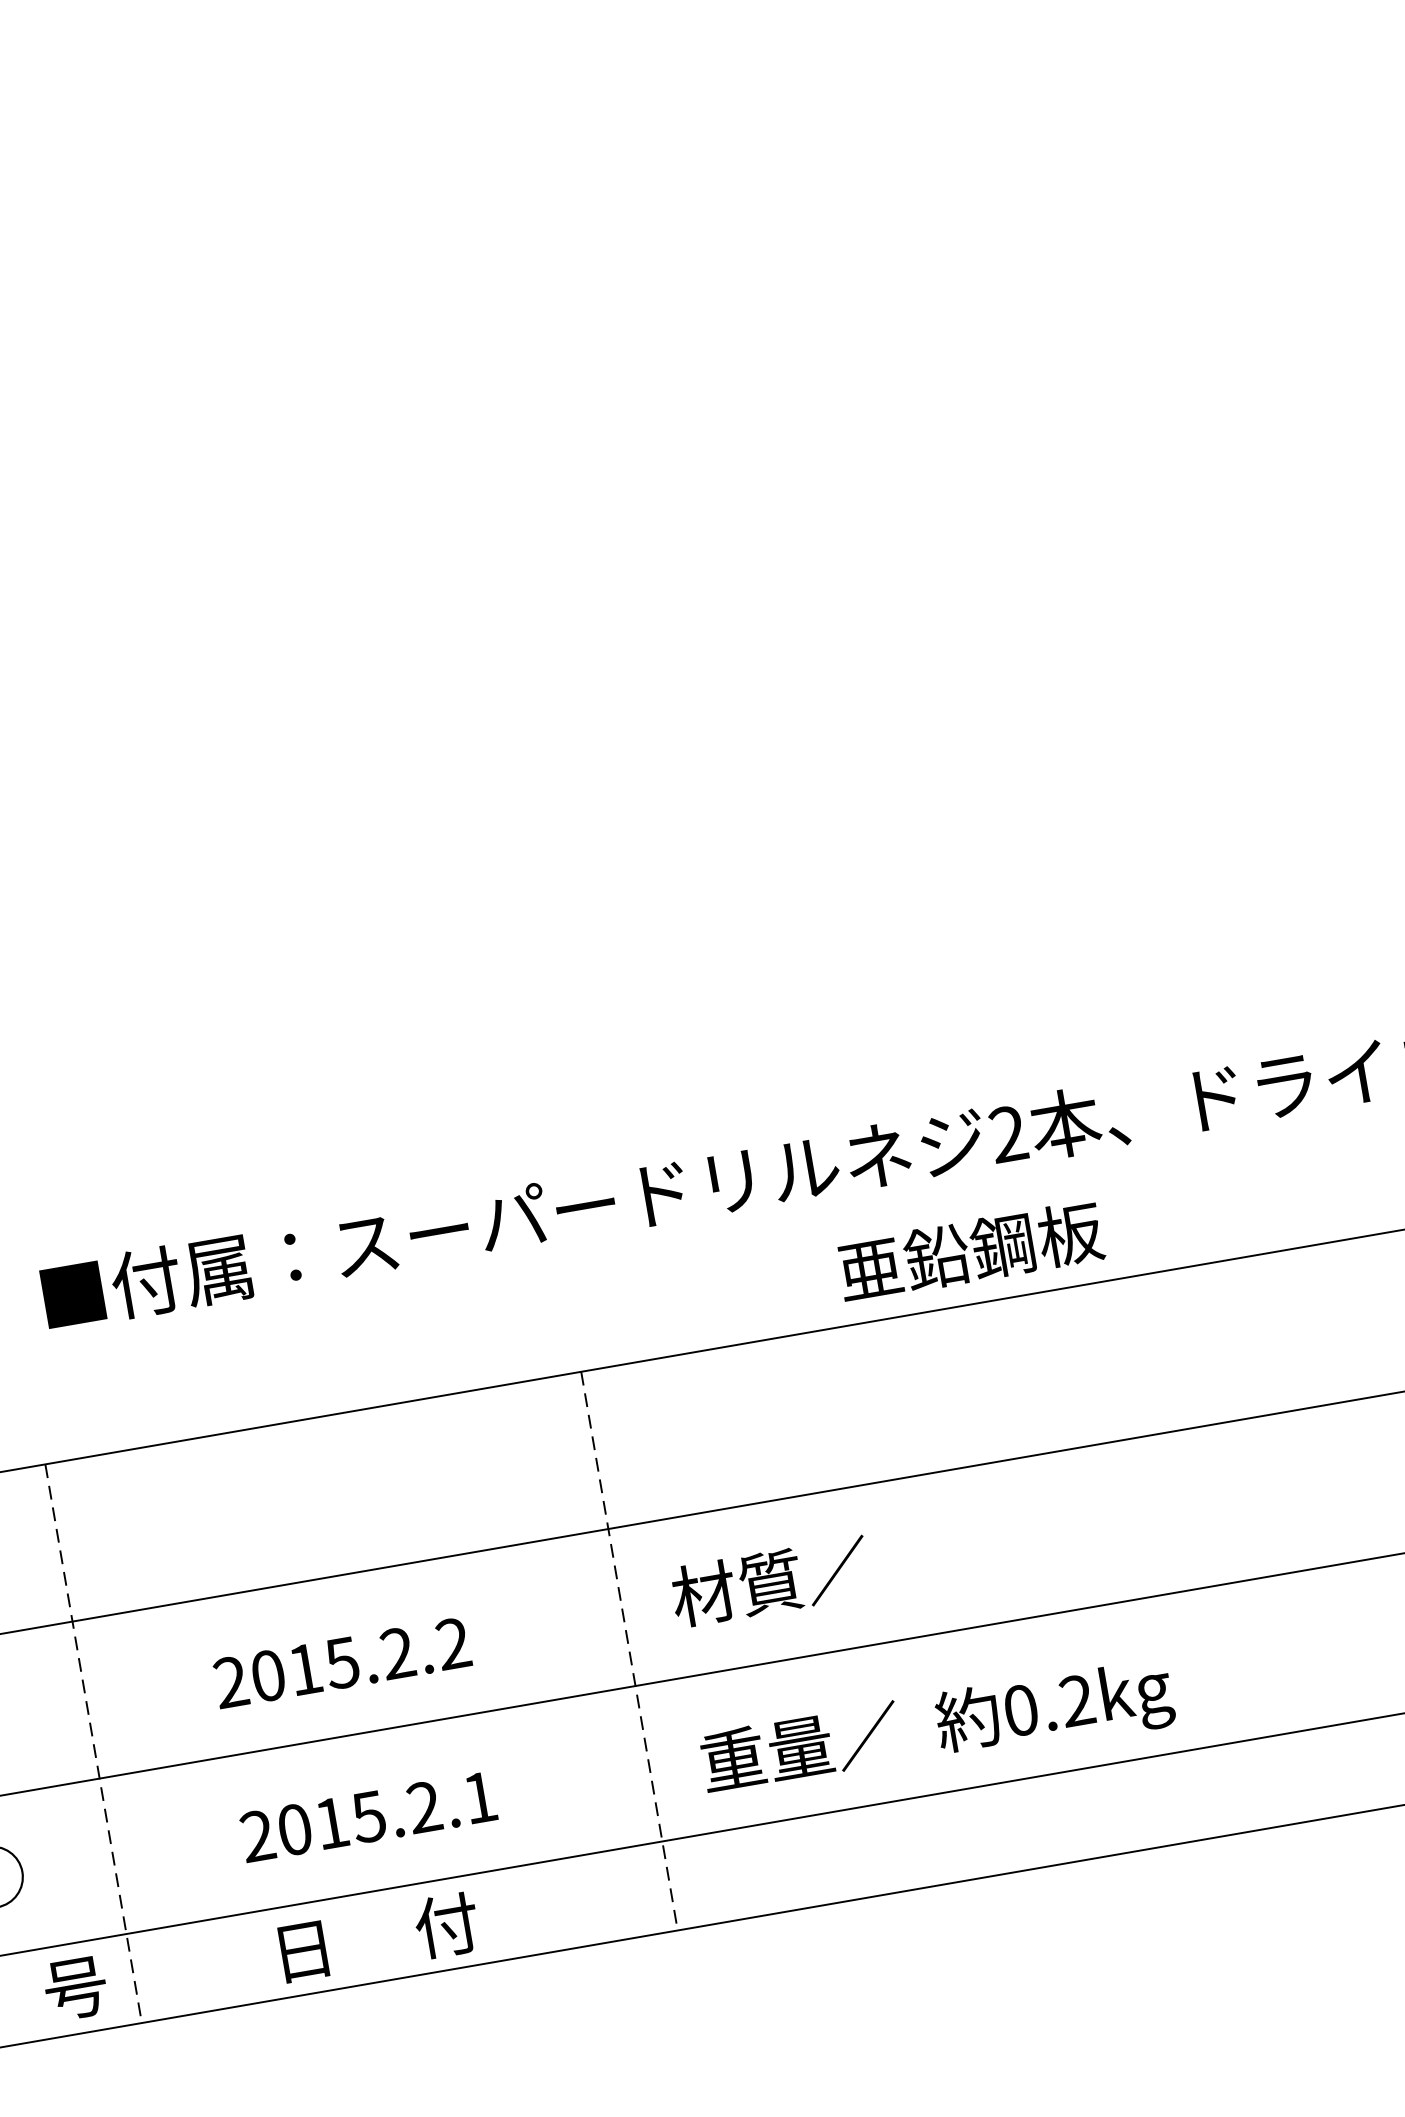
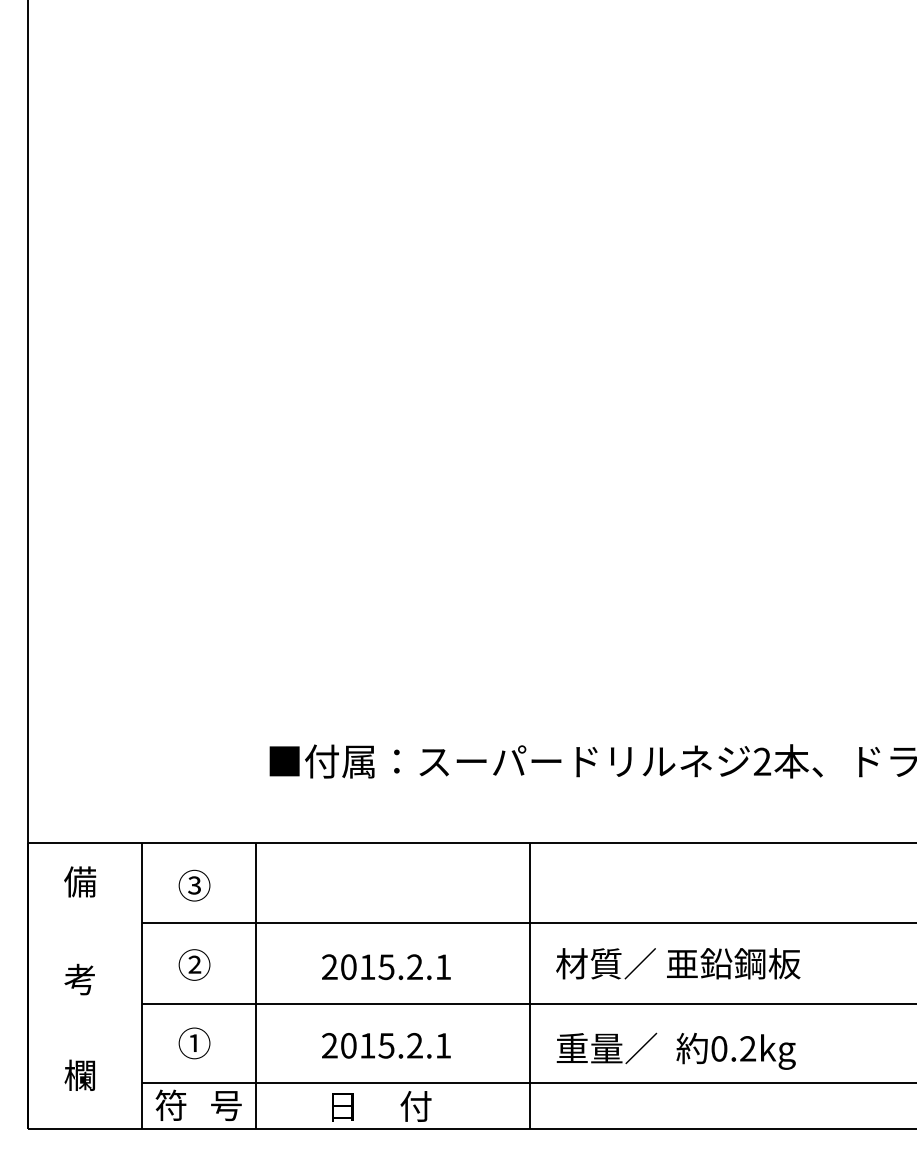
text: (970, 1250) -> (733, 963), moved
text: (453, 1642) -> (443, 966), 2015.2.2 -> 2015.2.1
line: (630, 1650) -> (530, 985), dashed -> solid
line: (93, 1742) -> (256, 985), dashed -> solid

